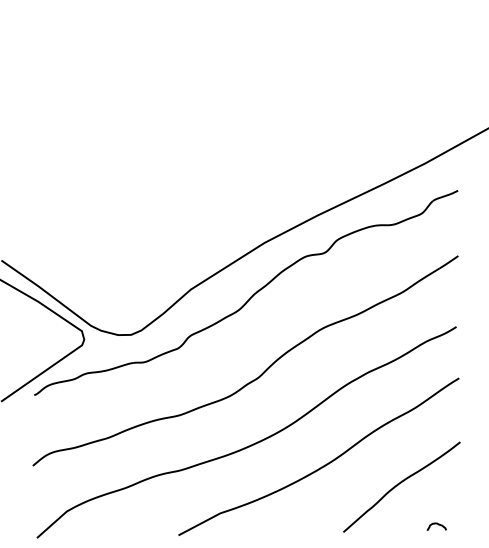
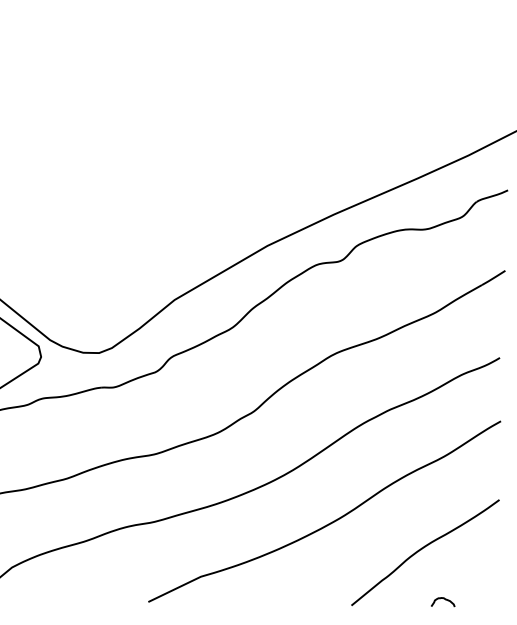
curve: (436, 524) -> (442, 599), moved

